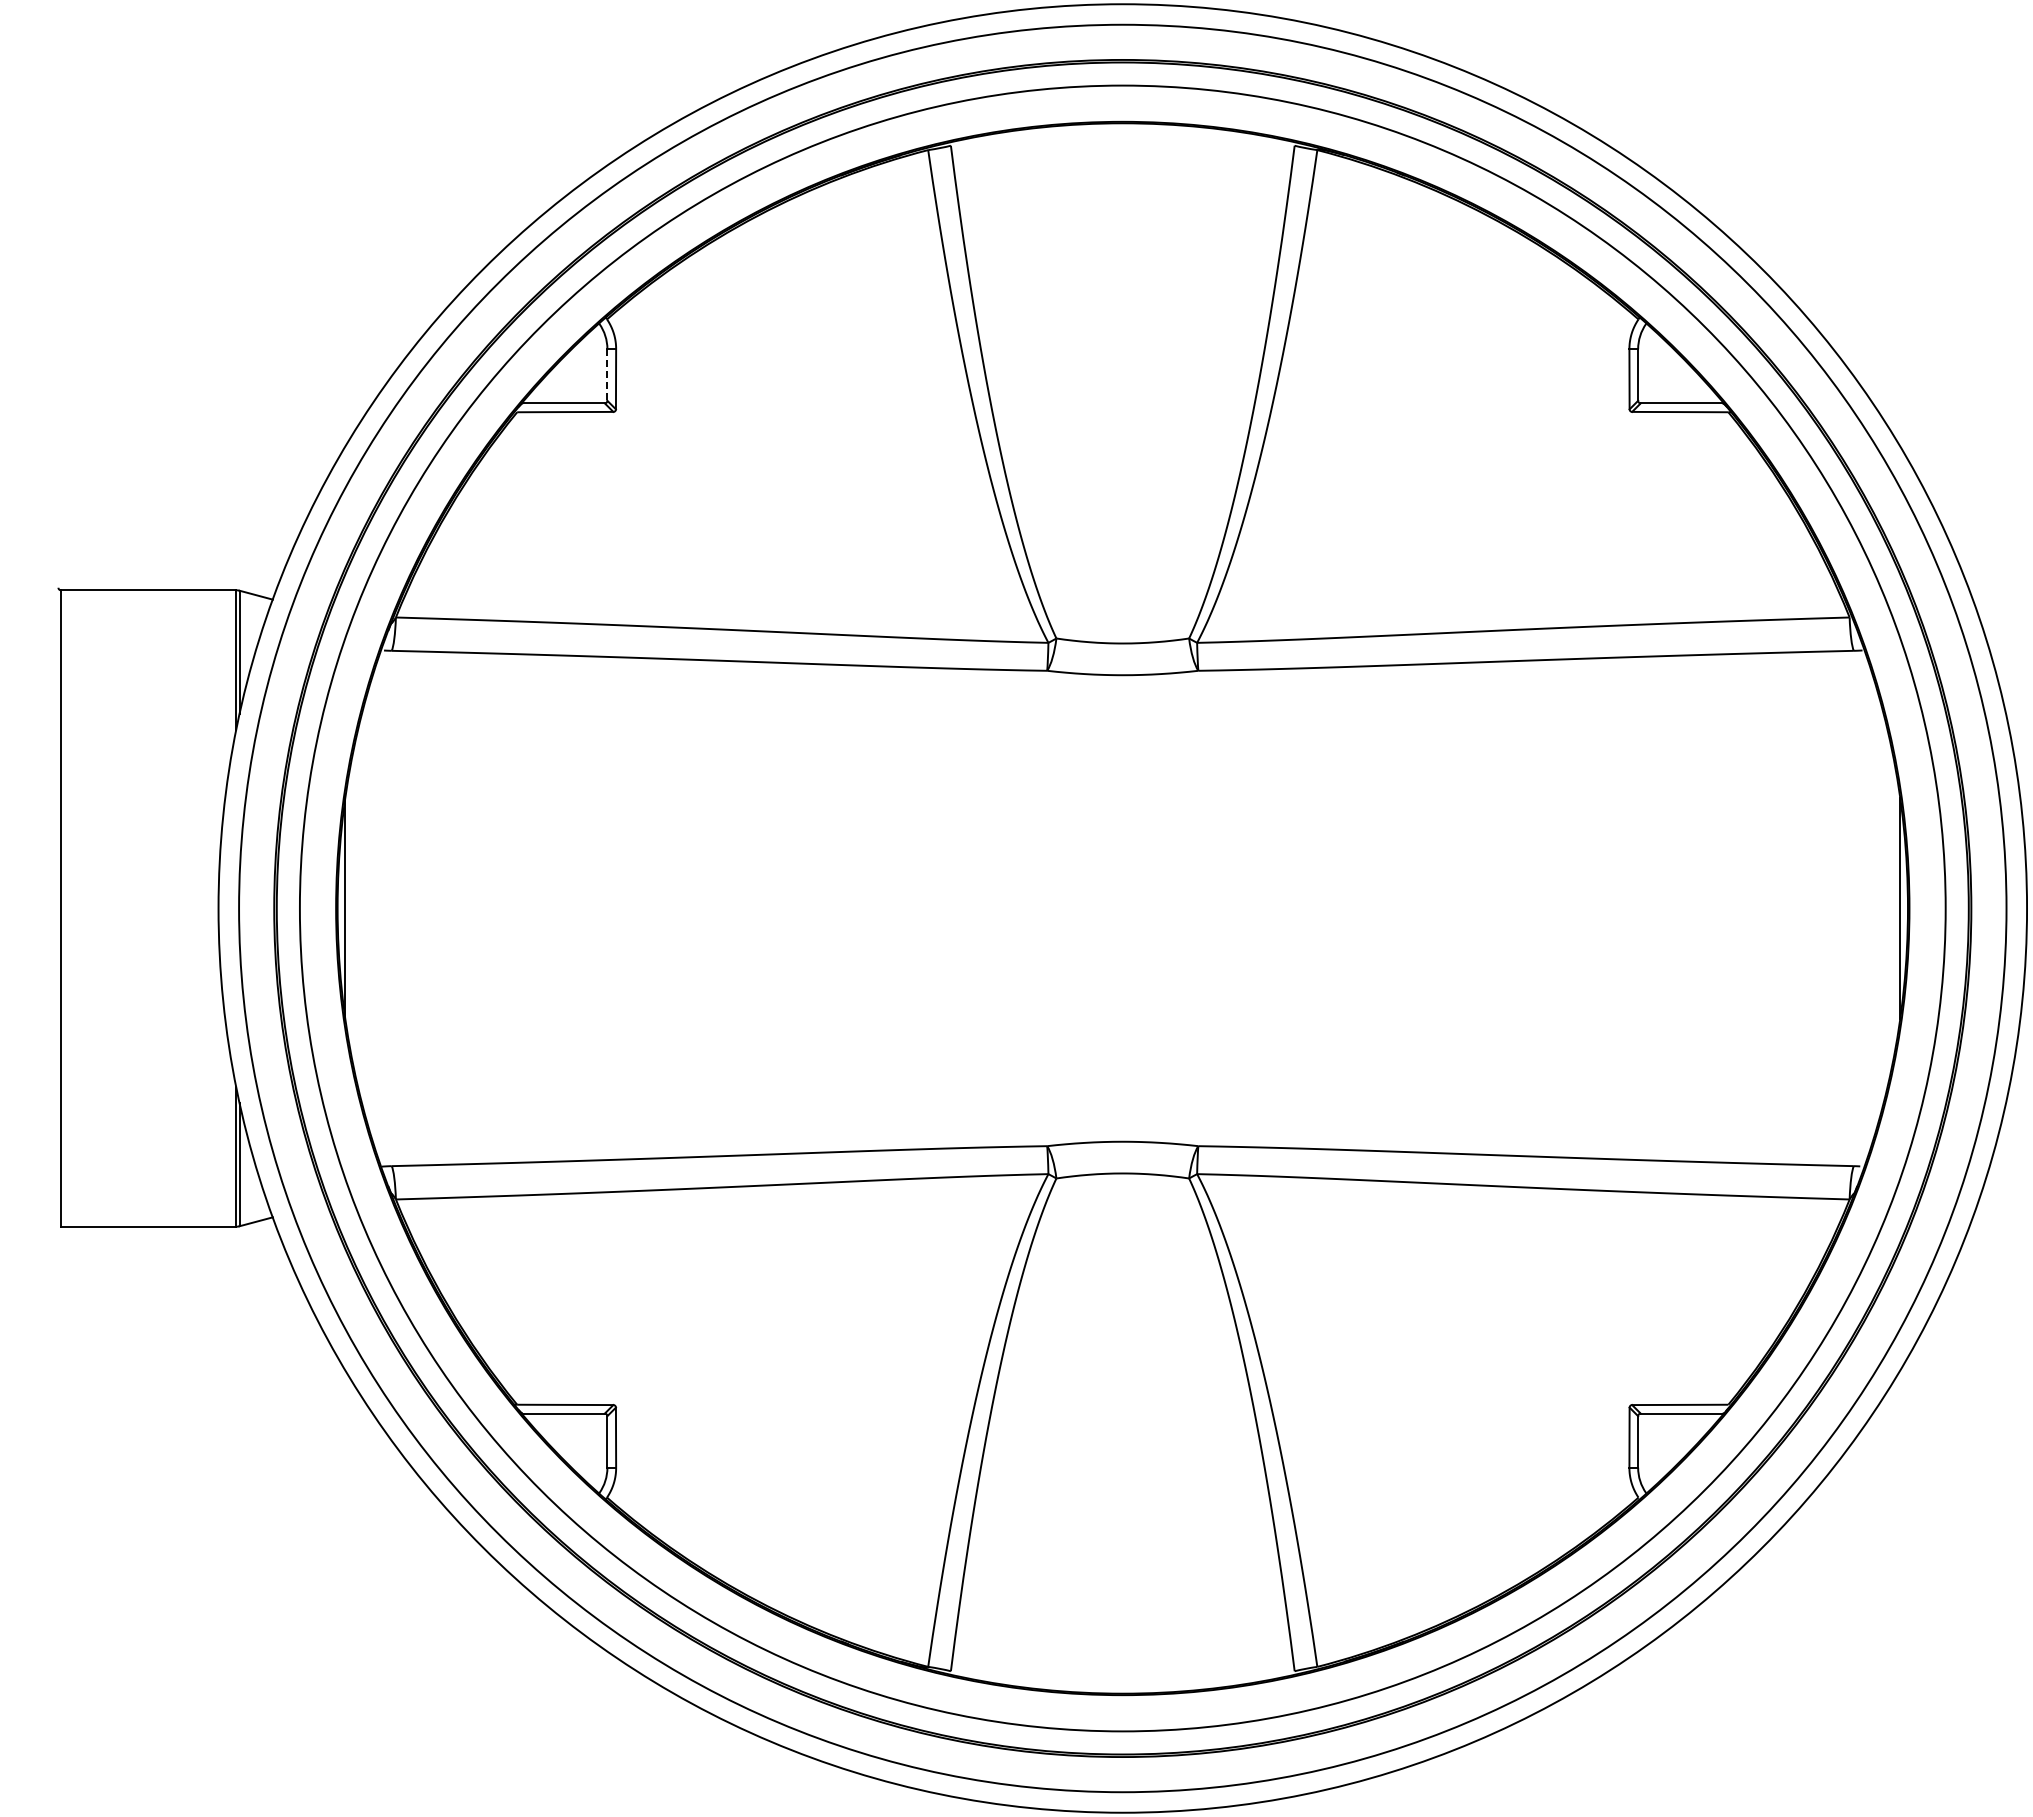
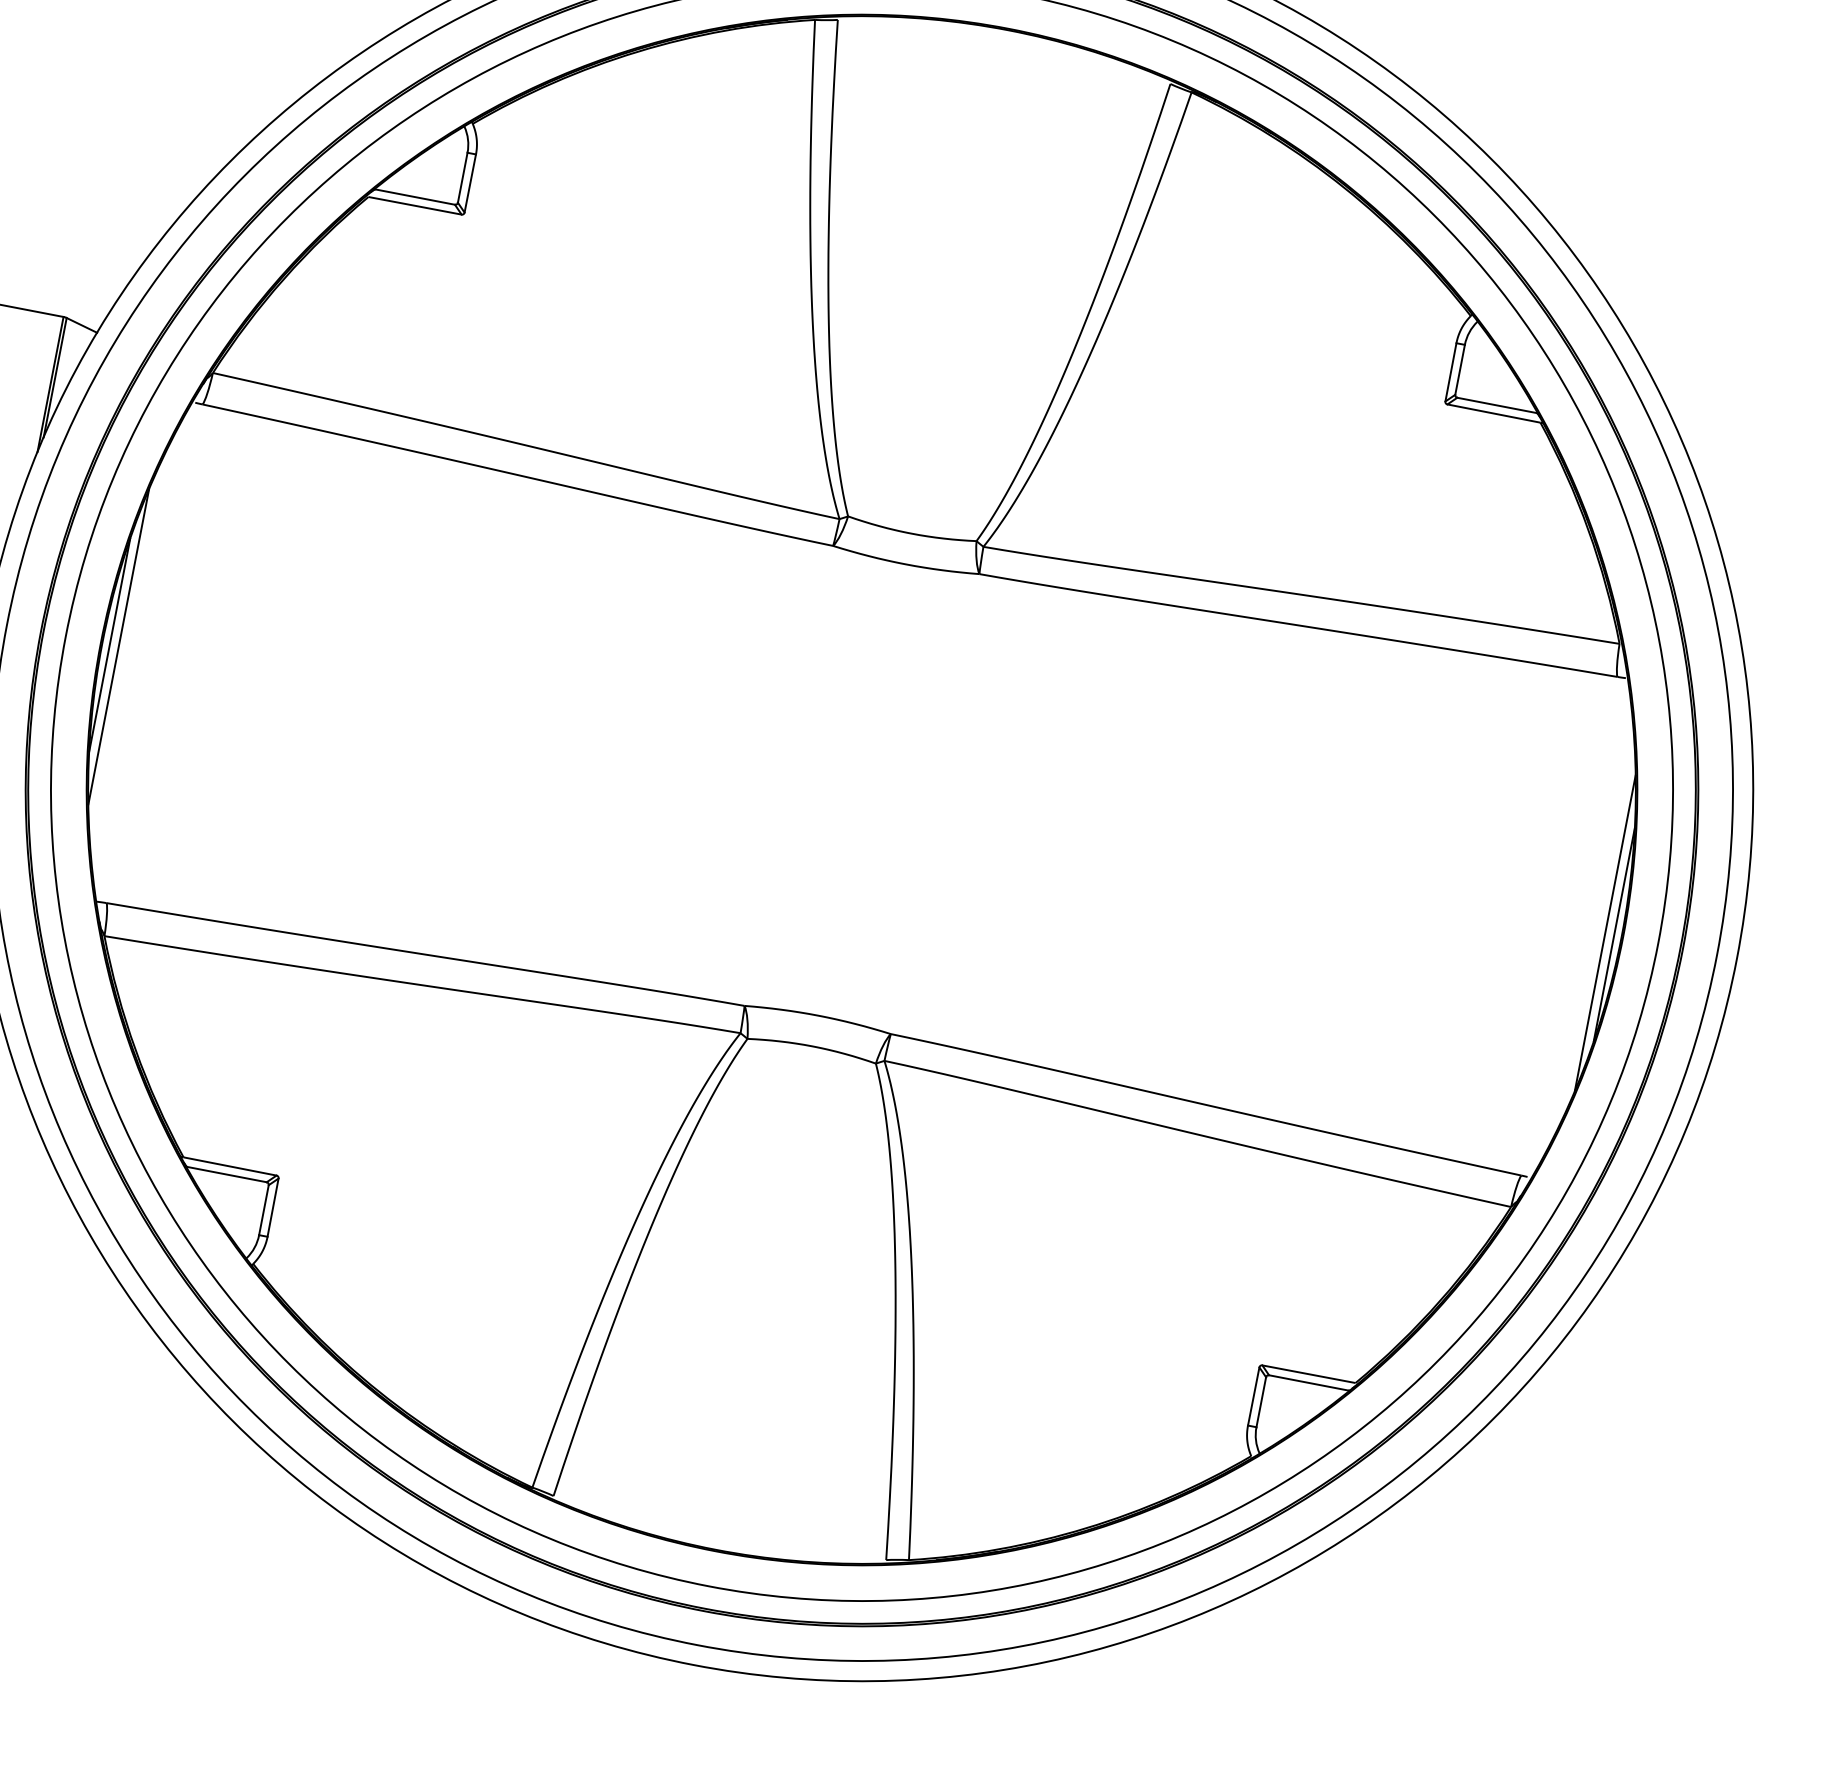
line: (607, 375) -> (462, 178), dashed -> solid
line: (354, 908) -> (118, 646), added
line: (1890, 908) -> (1604, 933), added

